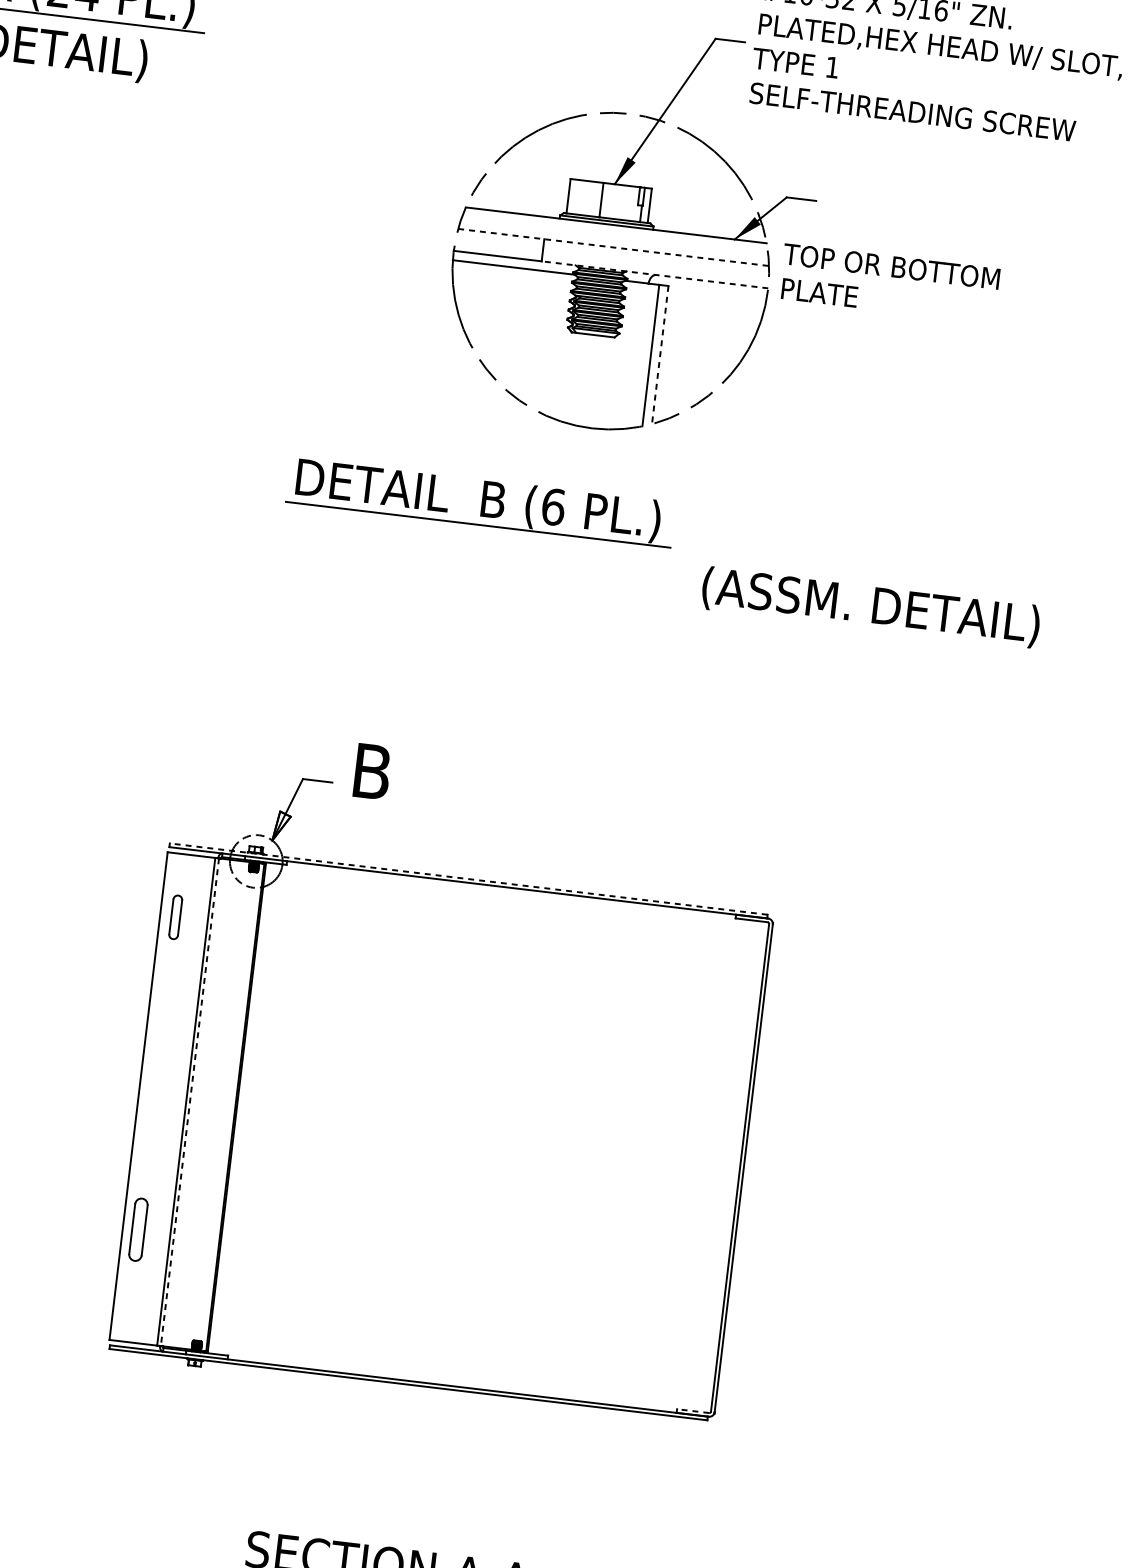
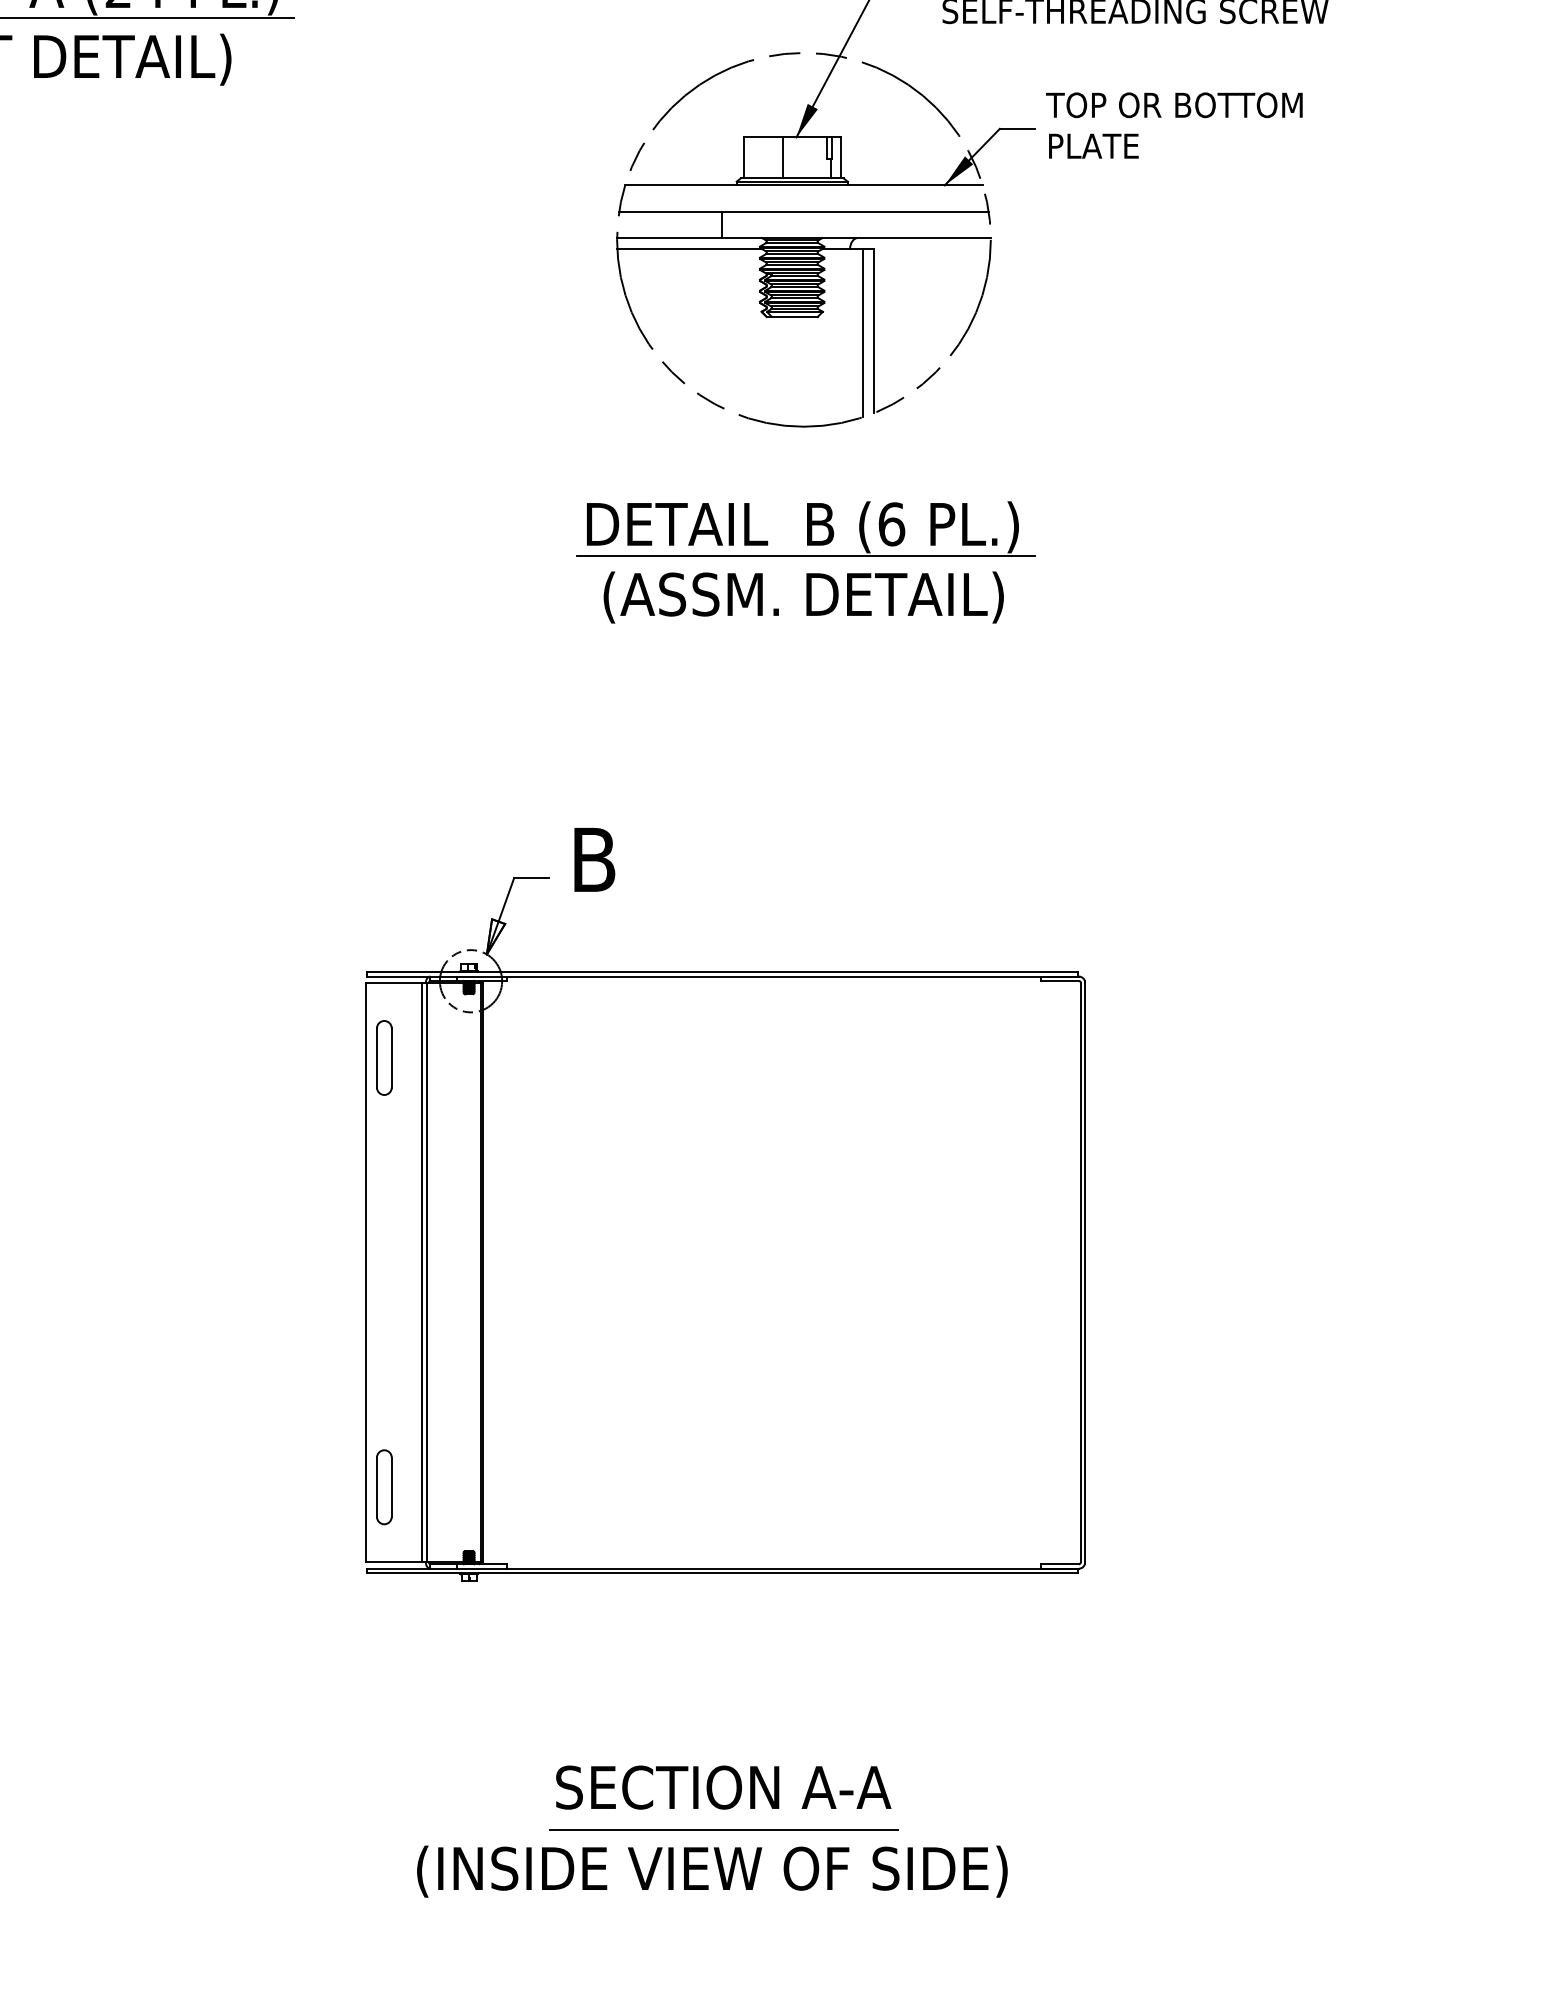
line: (613, 247) -> (803, 211), dashed -> solid
line: (655, 275) -> (856, 238), dashed -> solid
text: (889, 283) -> (1174, 125), moved
line: (660, 355) -> (873, 331), dashed -> solid
part: (480, 501) -> (805, 528), moved
text: (870, 607) -> (803, 597), moved
line: (467, 879) -> (721, 972), dashed -> solid
part: (175, 916) -> (384, 1057), size x1.43
line: (189, 1102) -> (426, 1272), dashed -> solid
part: (138, 1229) -> (384, 1487), moved
line: (692, 1411) -> (1059, 1564), dashed -> solid

